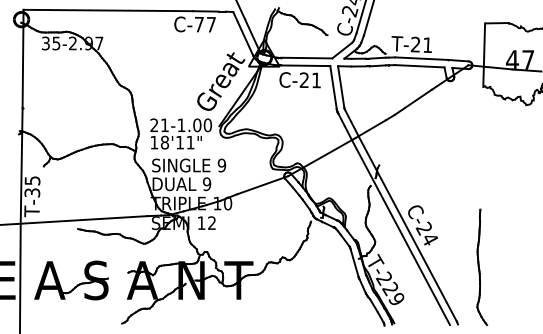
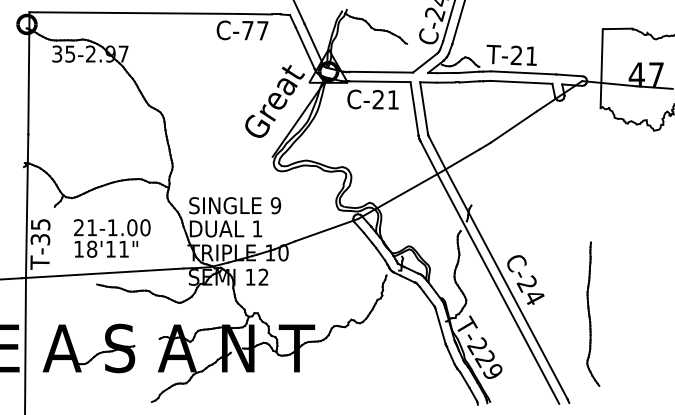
text: (181, 133) -> (112, 238), moved
text: (207, 183) -> (257, 228), 9 -> 1
part: (482, 266) -> (593, 313), moved

